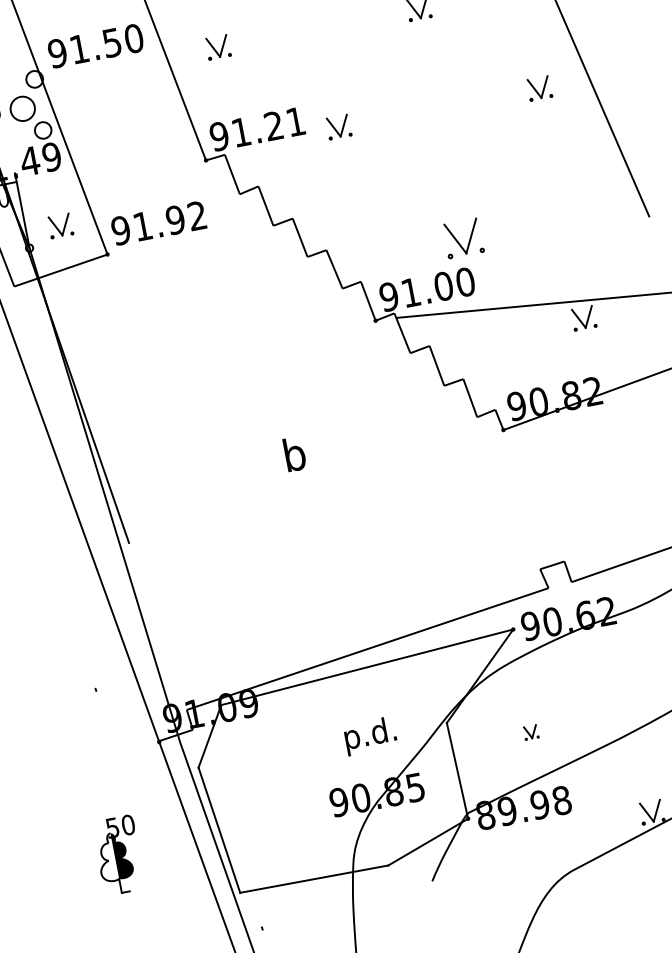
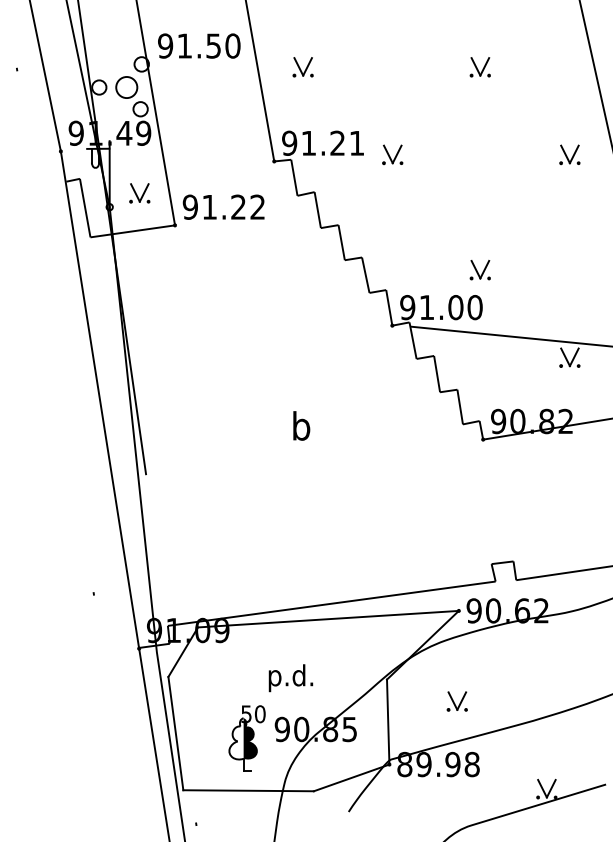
text: (175, 219) -> (238, 206), 91.92 -> 91.22
part: (462, 239) -> (479, 270), size x0.62
part: (530, 732) -> (456, 701), size x1.67
text: (370, 736) -> (290, 678), moved
part: (118, 855) -> (246, 738), moved

